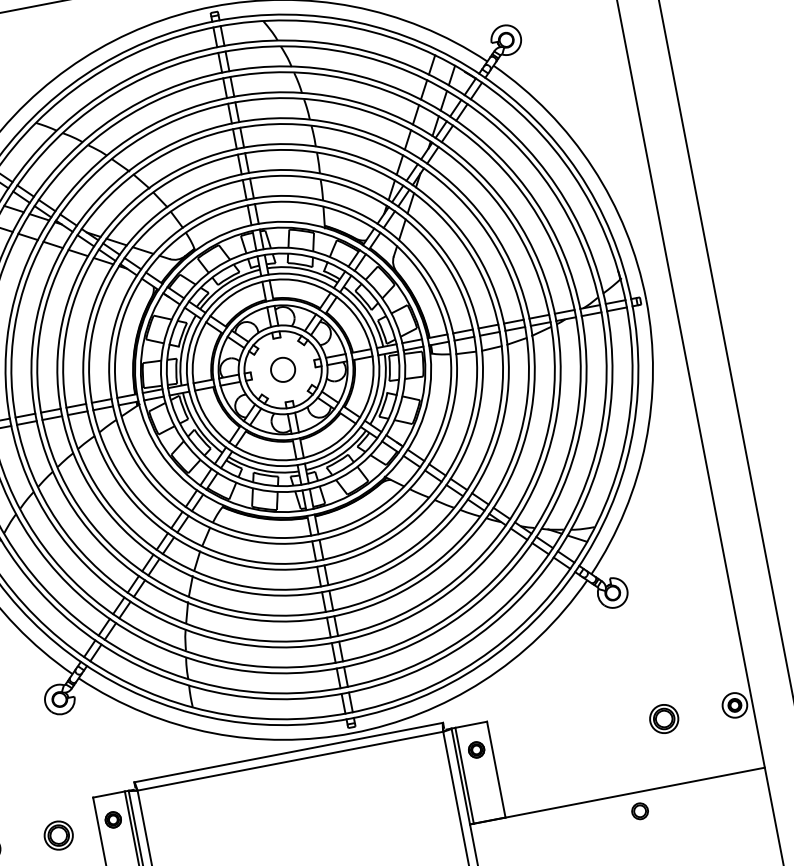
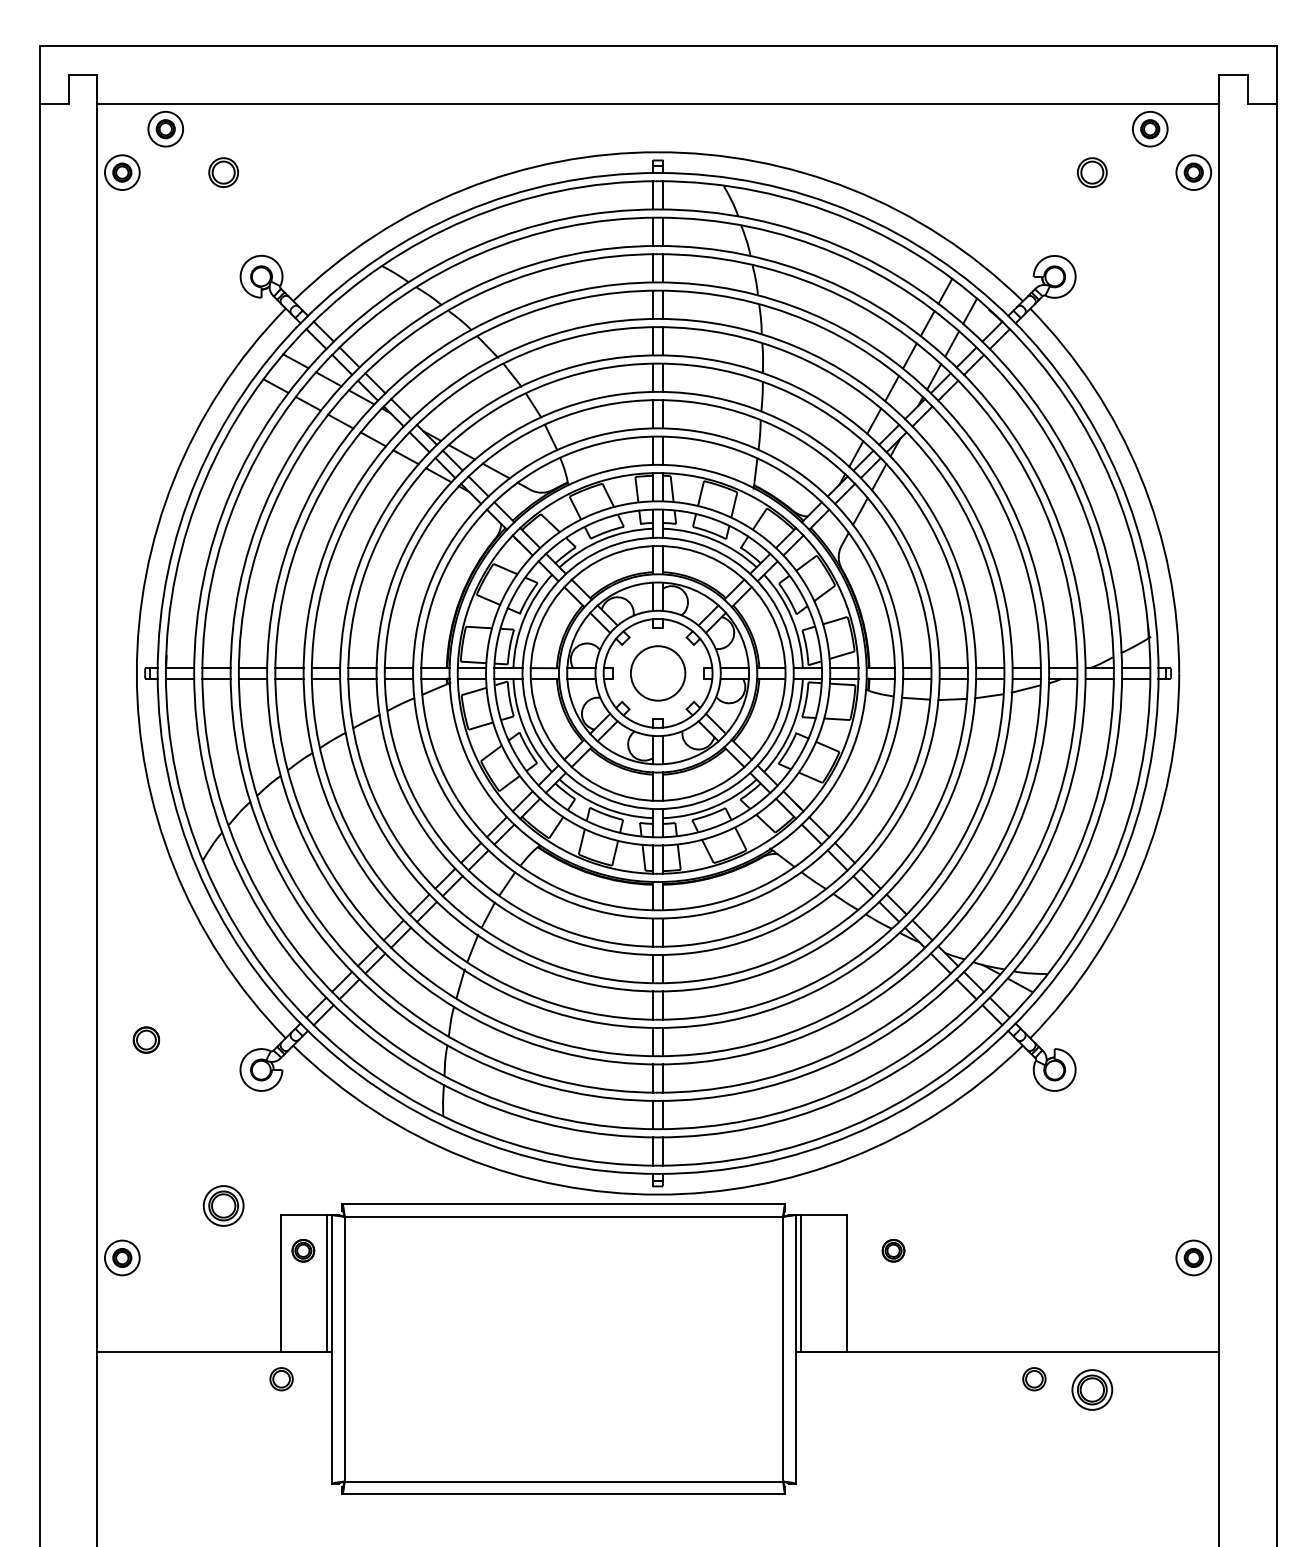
circle: (283, 369) -> (658, 673), size x1.6
part: (664, 718) -> (1092, 1389), moved
part: (476, 749) -> (893, 1250), moved
part: (58, 835) -> (223, 1205), moved

